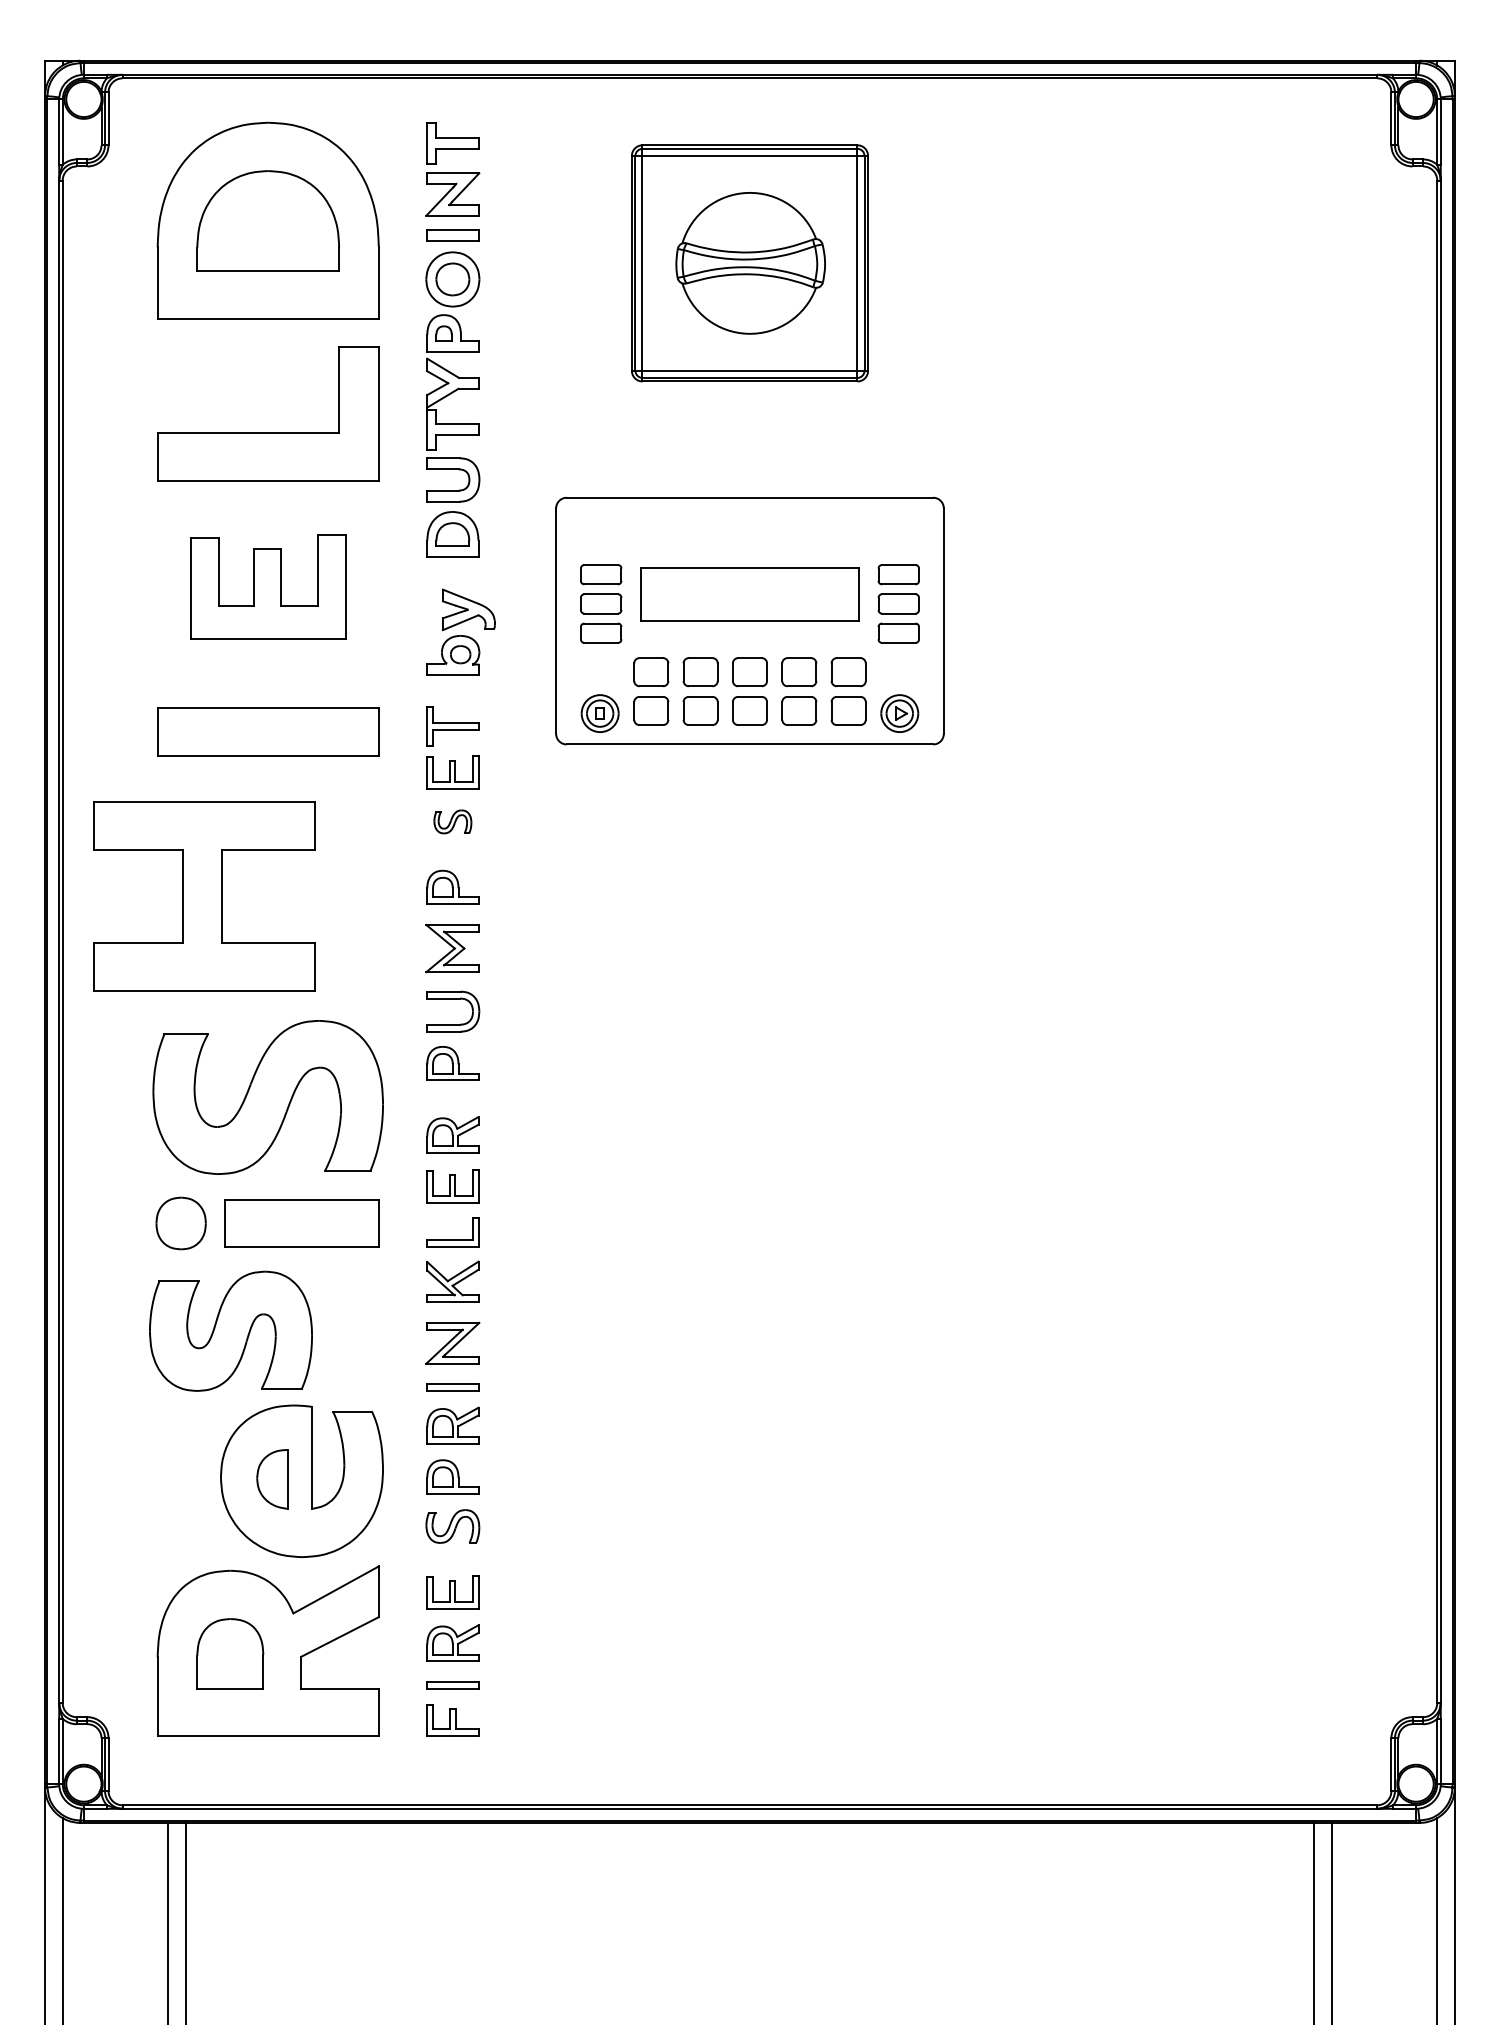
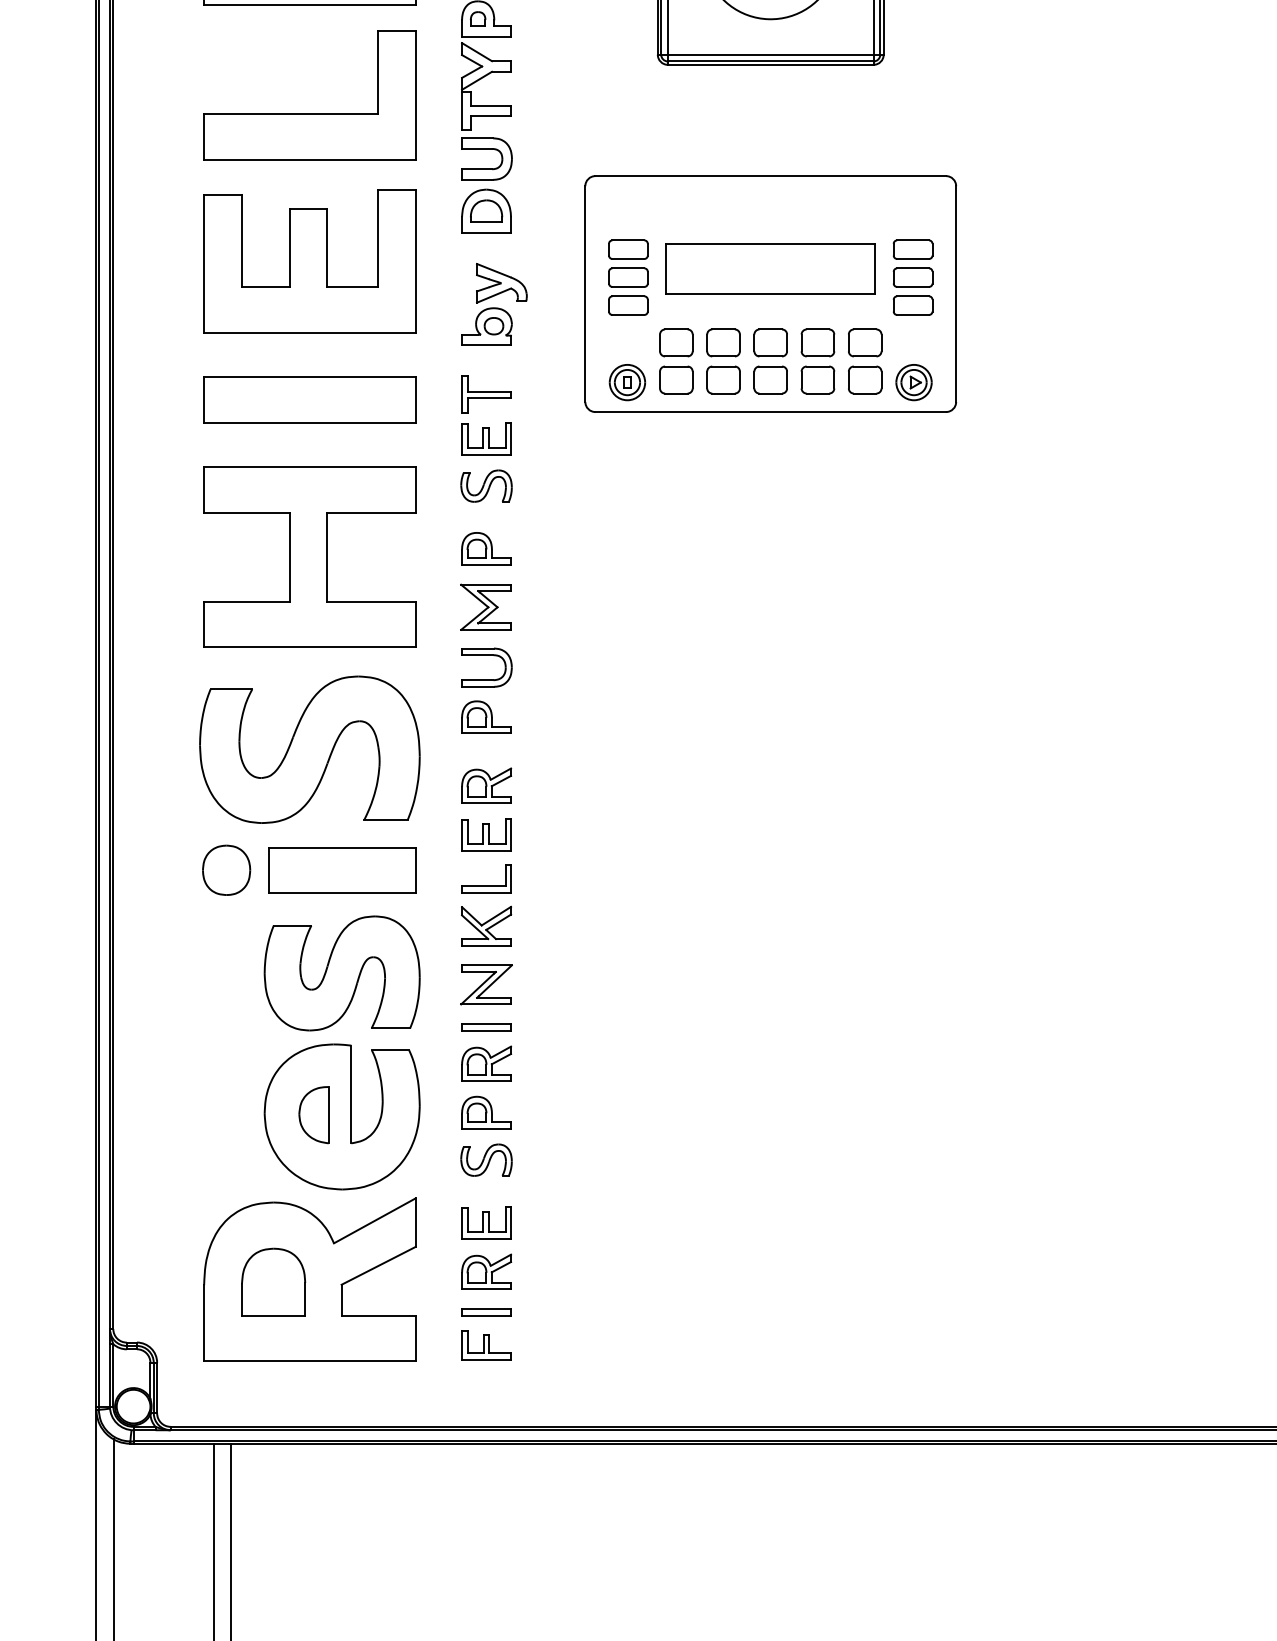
part: (268, 587) -> (310, 261), size x1.43
part: (452, 821) -> (486, 485), size x1.43
part: (204, 896) -> (310, 557), moved
part: (230, 1330) -> (341, 972), moved

